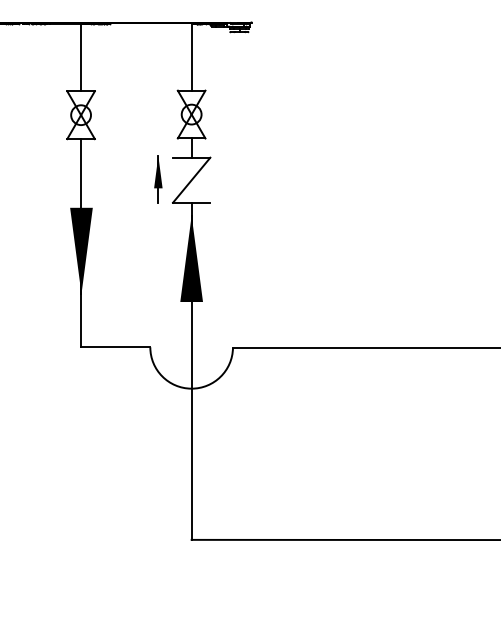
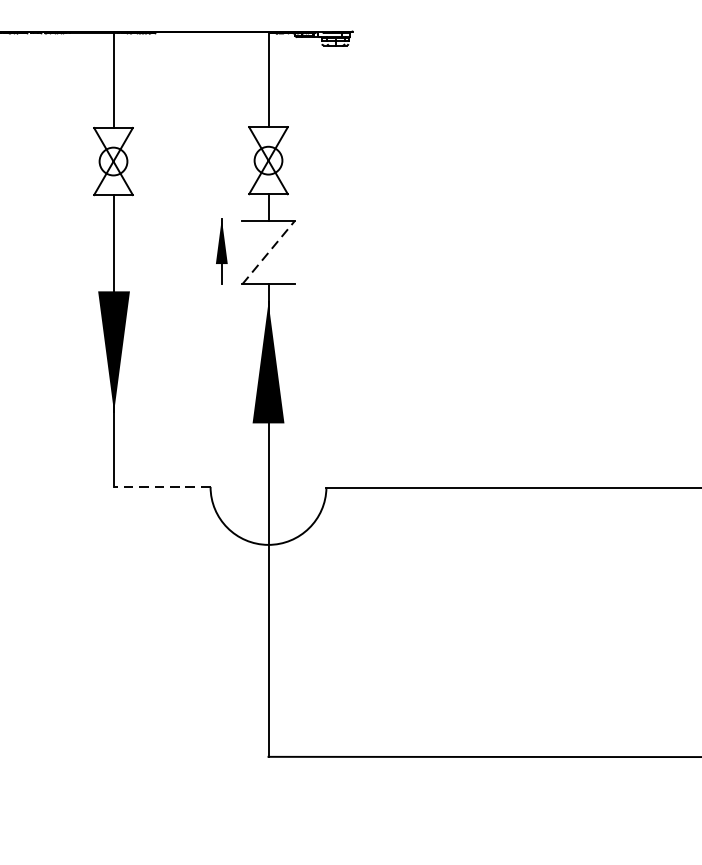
line: (191, 179) -> (268, 251), solid -> dashed
line: (115, 347) -> (161, 487), solid -> dashed

